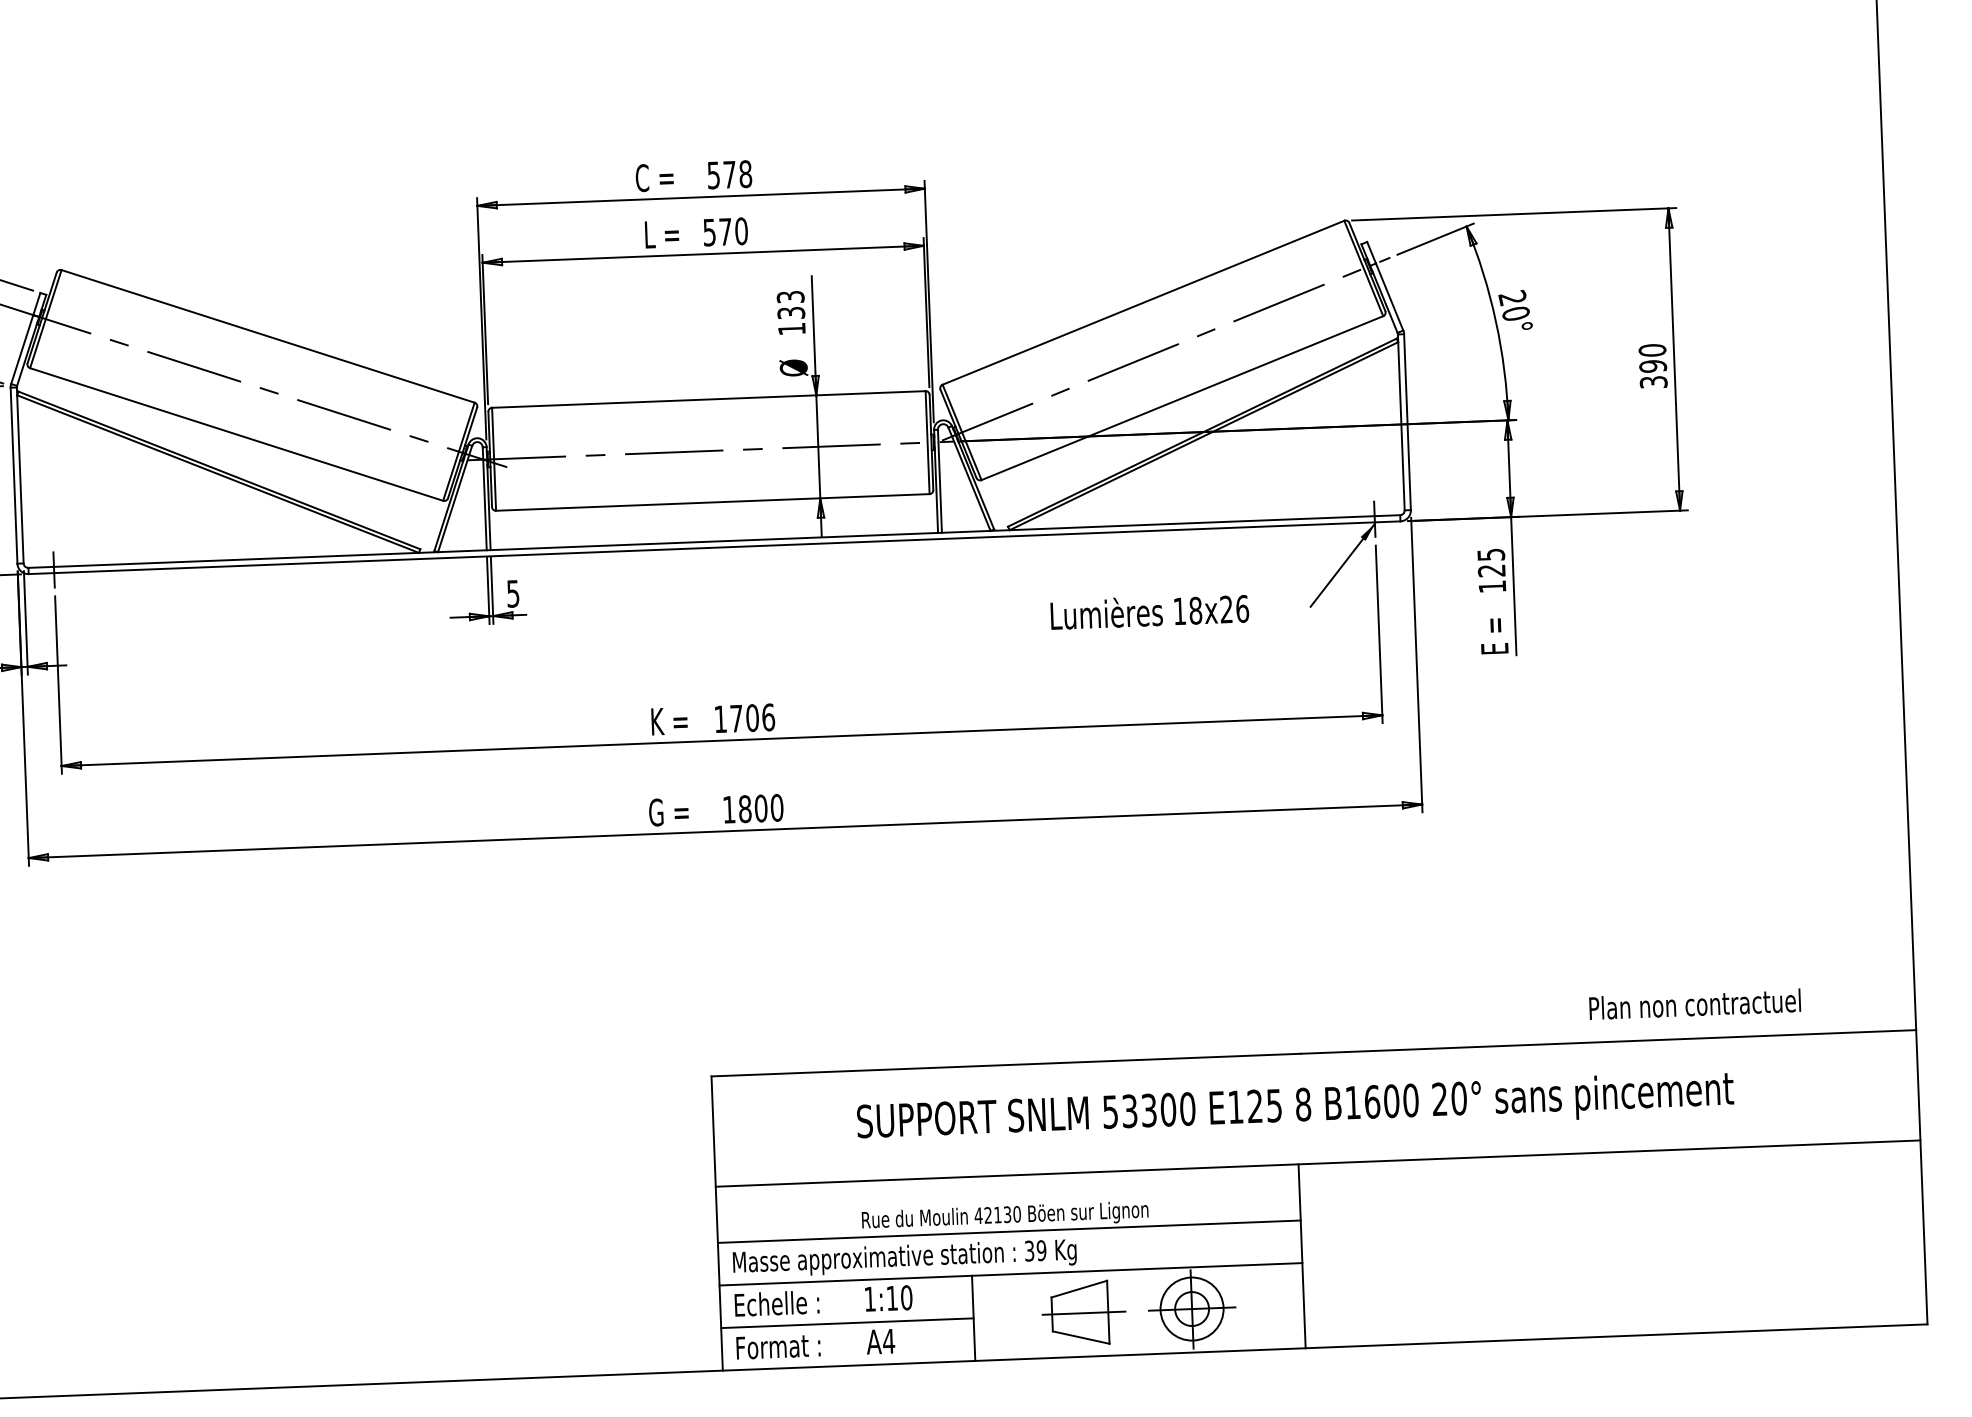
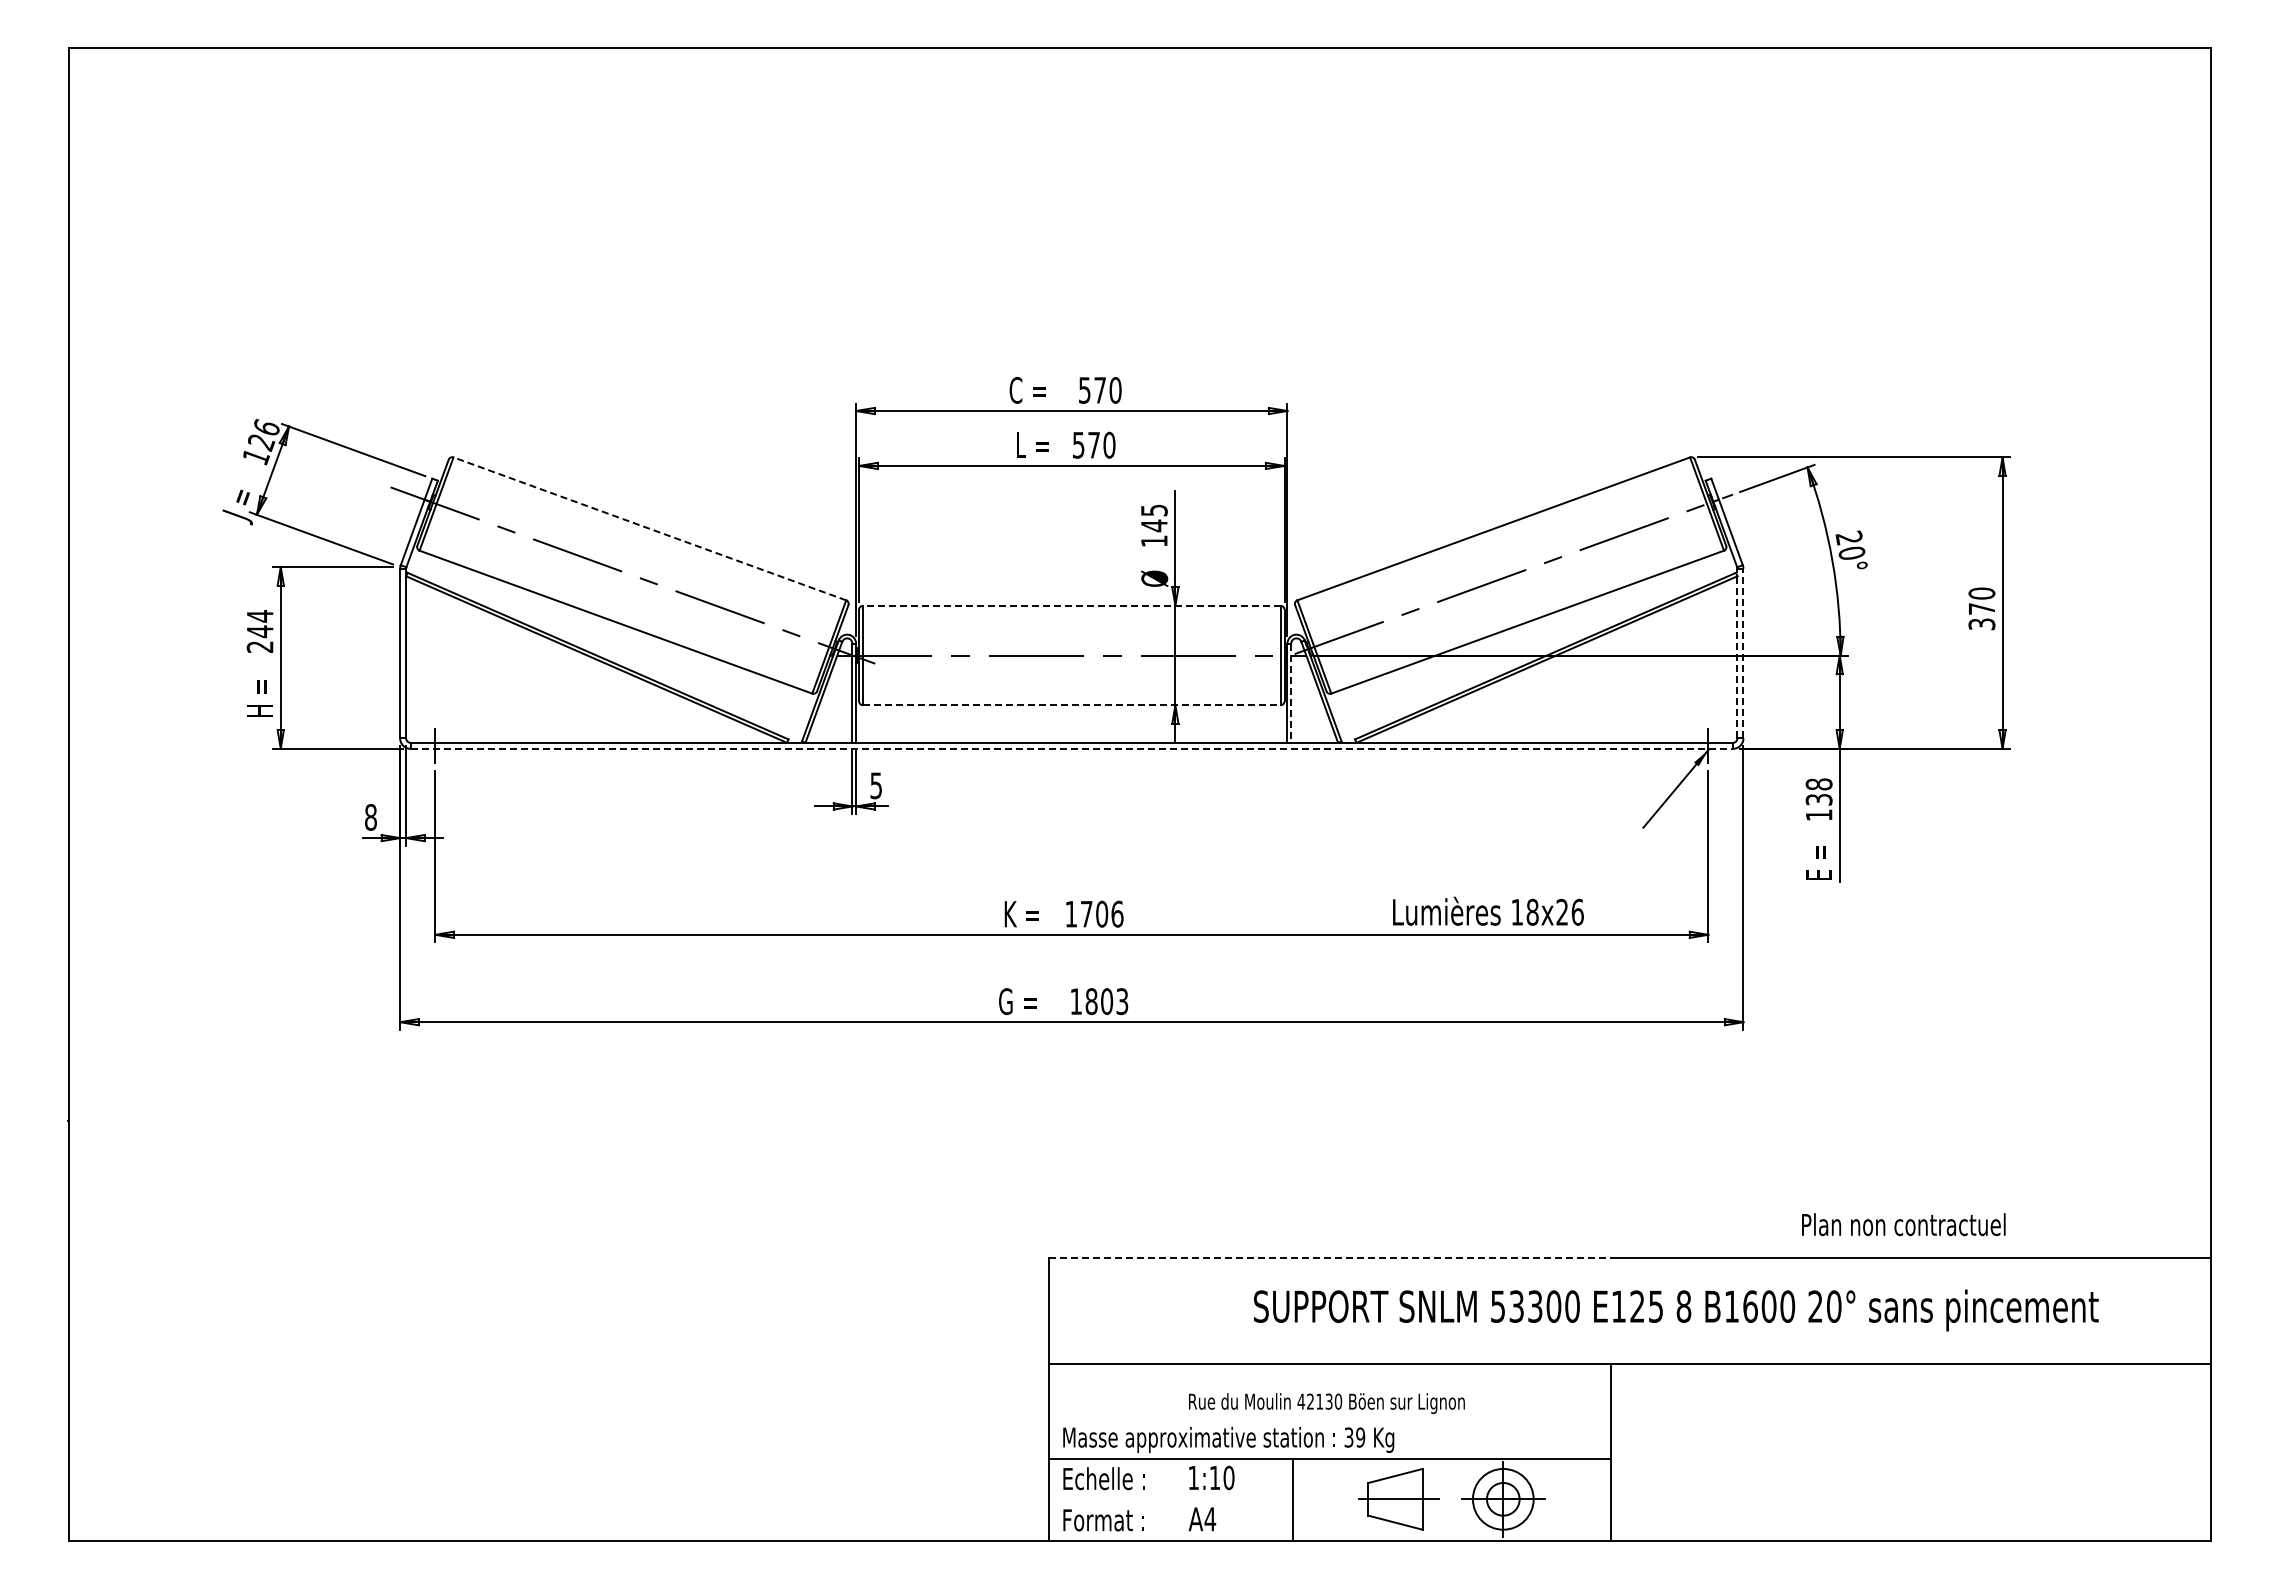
text: (745, 174) -> (1115, 390), 578 -> 570
text: (790, 305) -> (1153, 518), 133 -> 145
line: (267, 336) -> (649, 528), solid -> dashed
text: (1652, 366) -> (1981, 609), 390 -> 370
line: (708, 399) -> (1071, 605), solid -> dashed
line: (1401, 422) -> (1737, 653), solid -> dashed
line: (1407, 422) -> (1743, 653), solid -> dashed
line: (940, 481) -> (1291, 693), solid -> dashed
line: (712, 502) -> (1071, 705), solid -> dashed
line: (715, 547) -> (1072, 748), solid -> dashed
text: (1490, 562) -> (1818, 791), 125 -> 138
text: (1149, 610) -> (1488, 910), moved
text: (777, 807) -> (1122, 1001), 1800 -> 1803
text: (1694, 1004) -> (1903, 1224), moved
line: (1006, 1064) -> (1333, 1257), solid -> dashed
text: (1295, 1108) -> (1676, 1310), moved
line: (1009, 1232) -> (1330, 1418), removed
line: (846, 1323) -> (1170, 1500), removed

